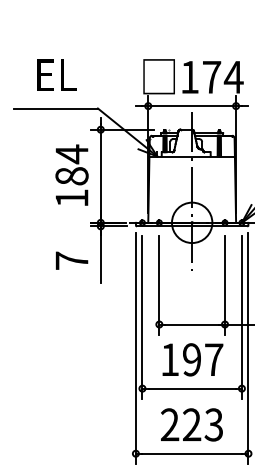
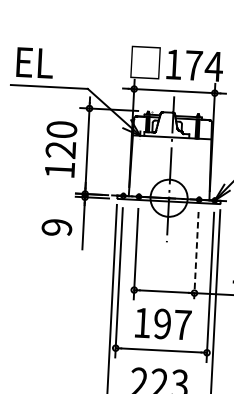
text: (56, 74) -> (34, 62), moved
text: (71, 164) -> (61, 139), 184 -> 120
text: (71, 260) -> (56, 227), 7 -> 9
line: (224, 285) -> (195, 257), solid -> dashed

